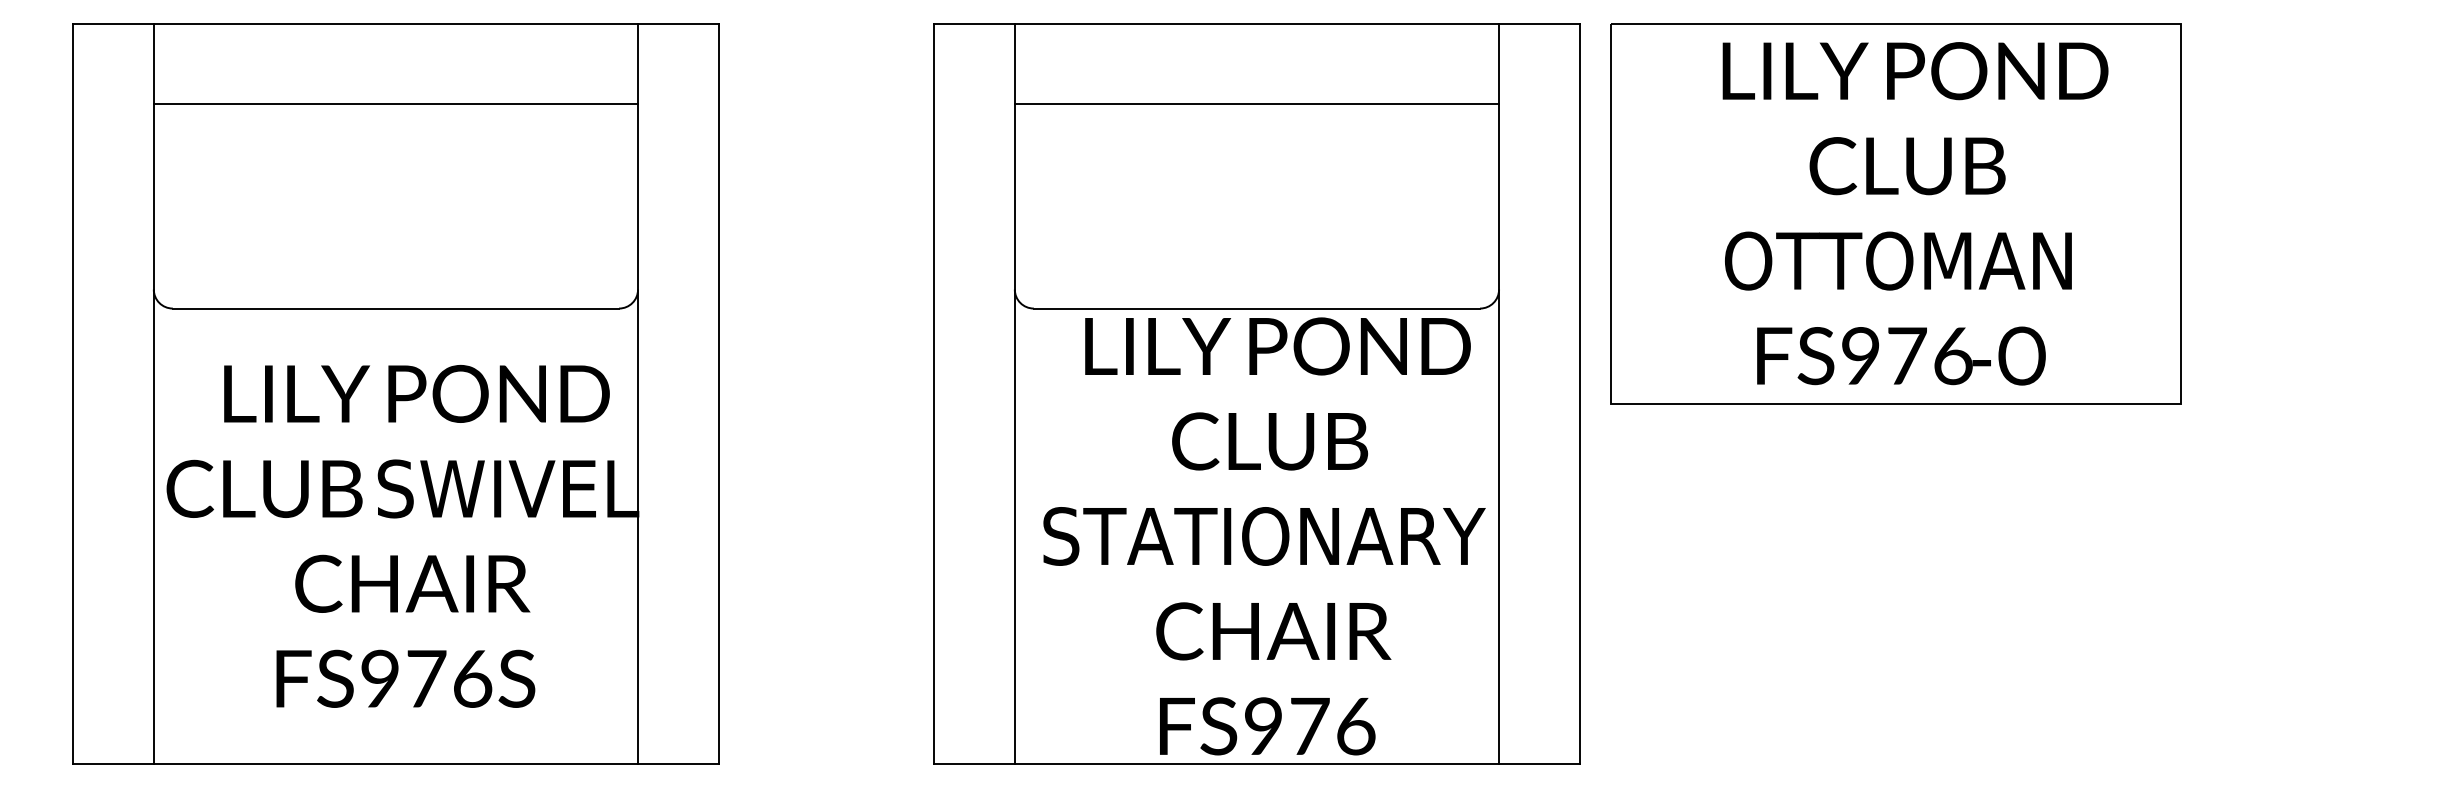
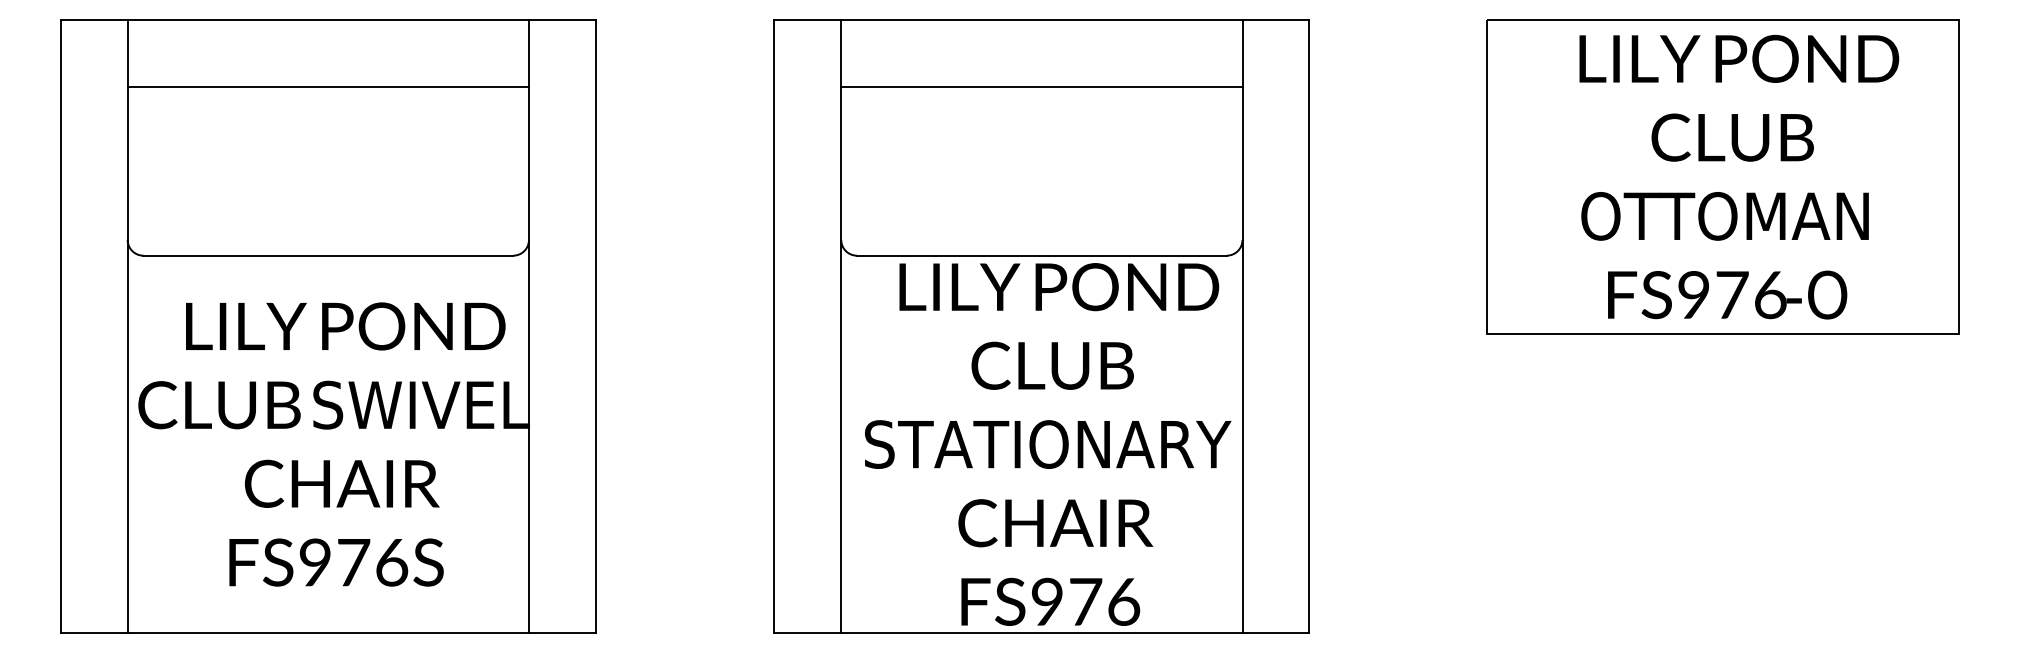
part: (1895, 213) -> (1722, 176), moved

